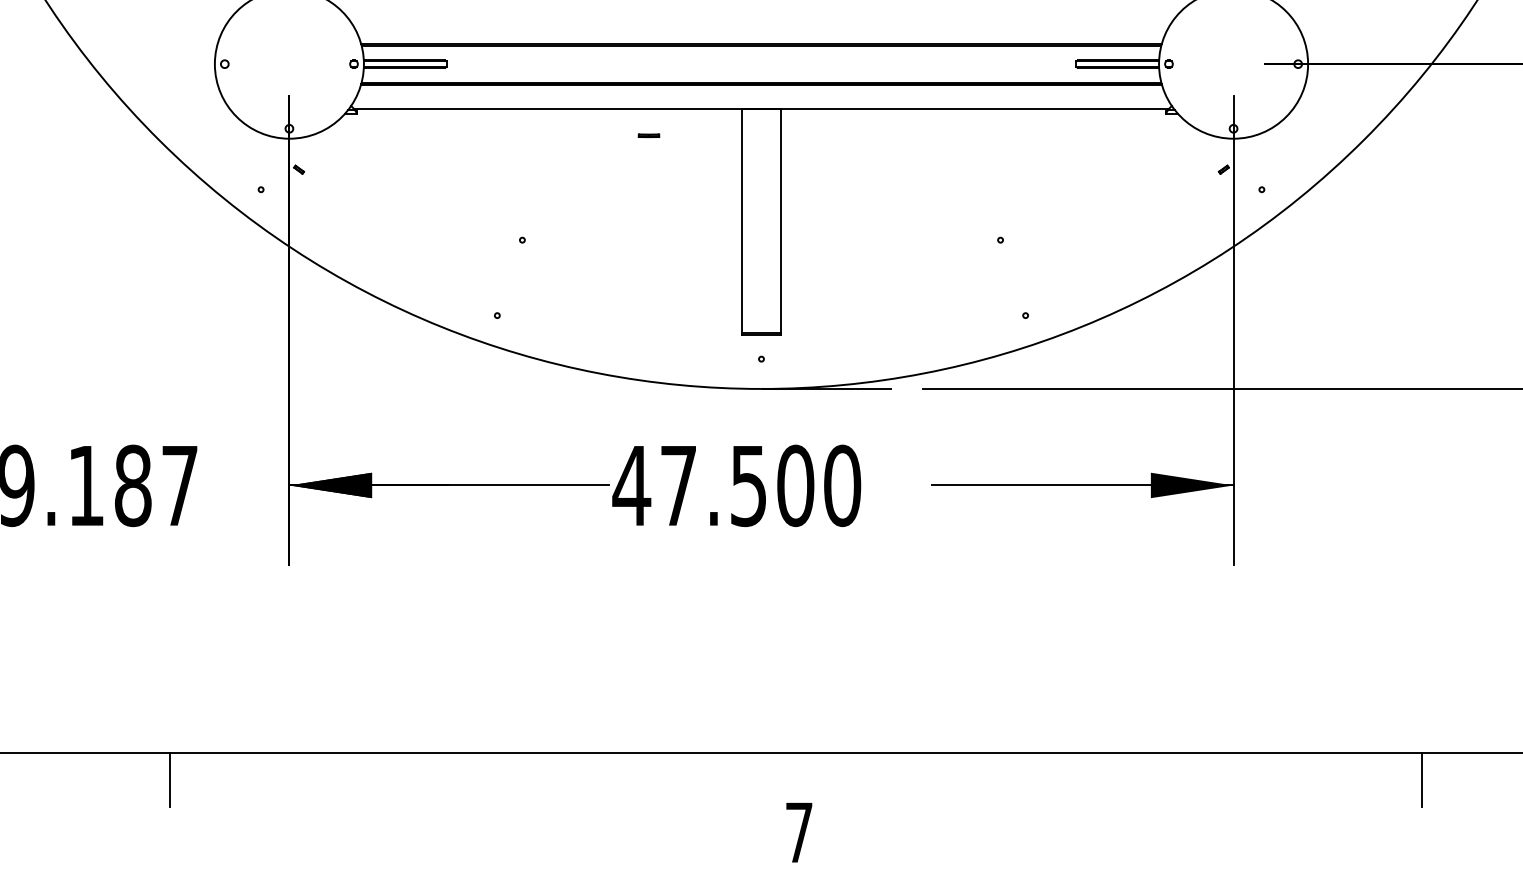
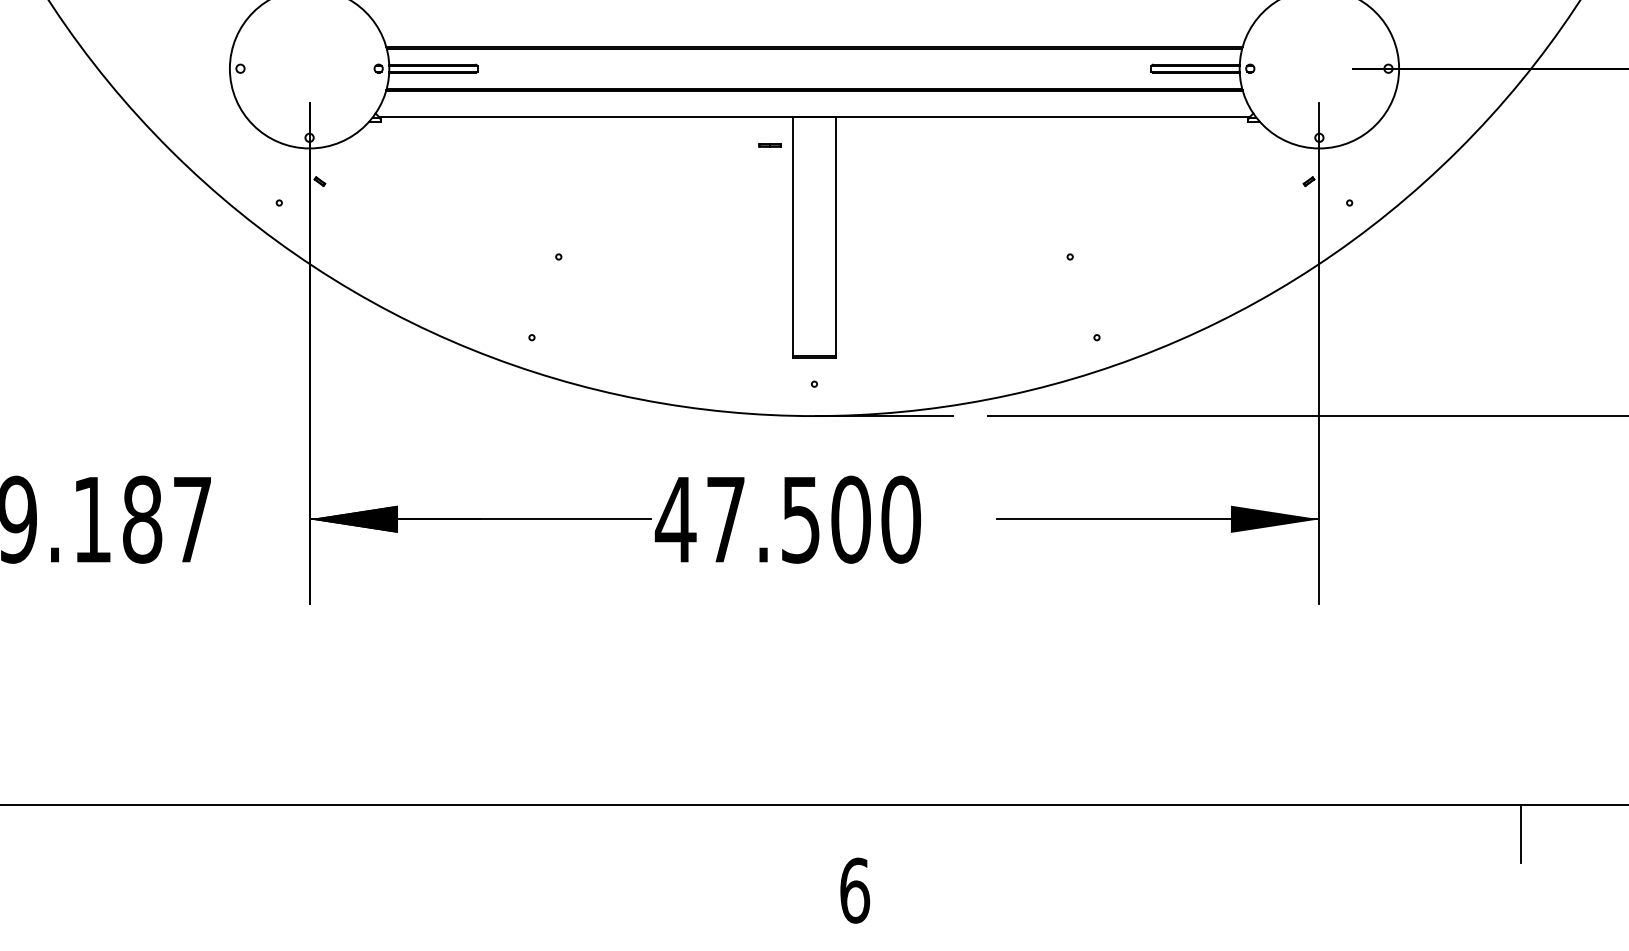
line: (648, 135) -> (769, 145), moved
line: (169, 779) -> (181, 833), removed
text: (799, 832) -> (855, 890), 7 -> 6

